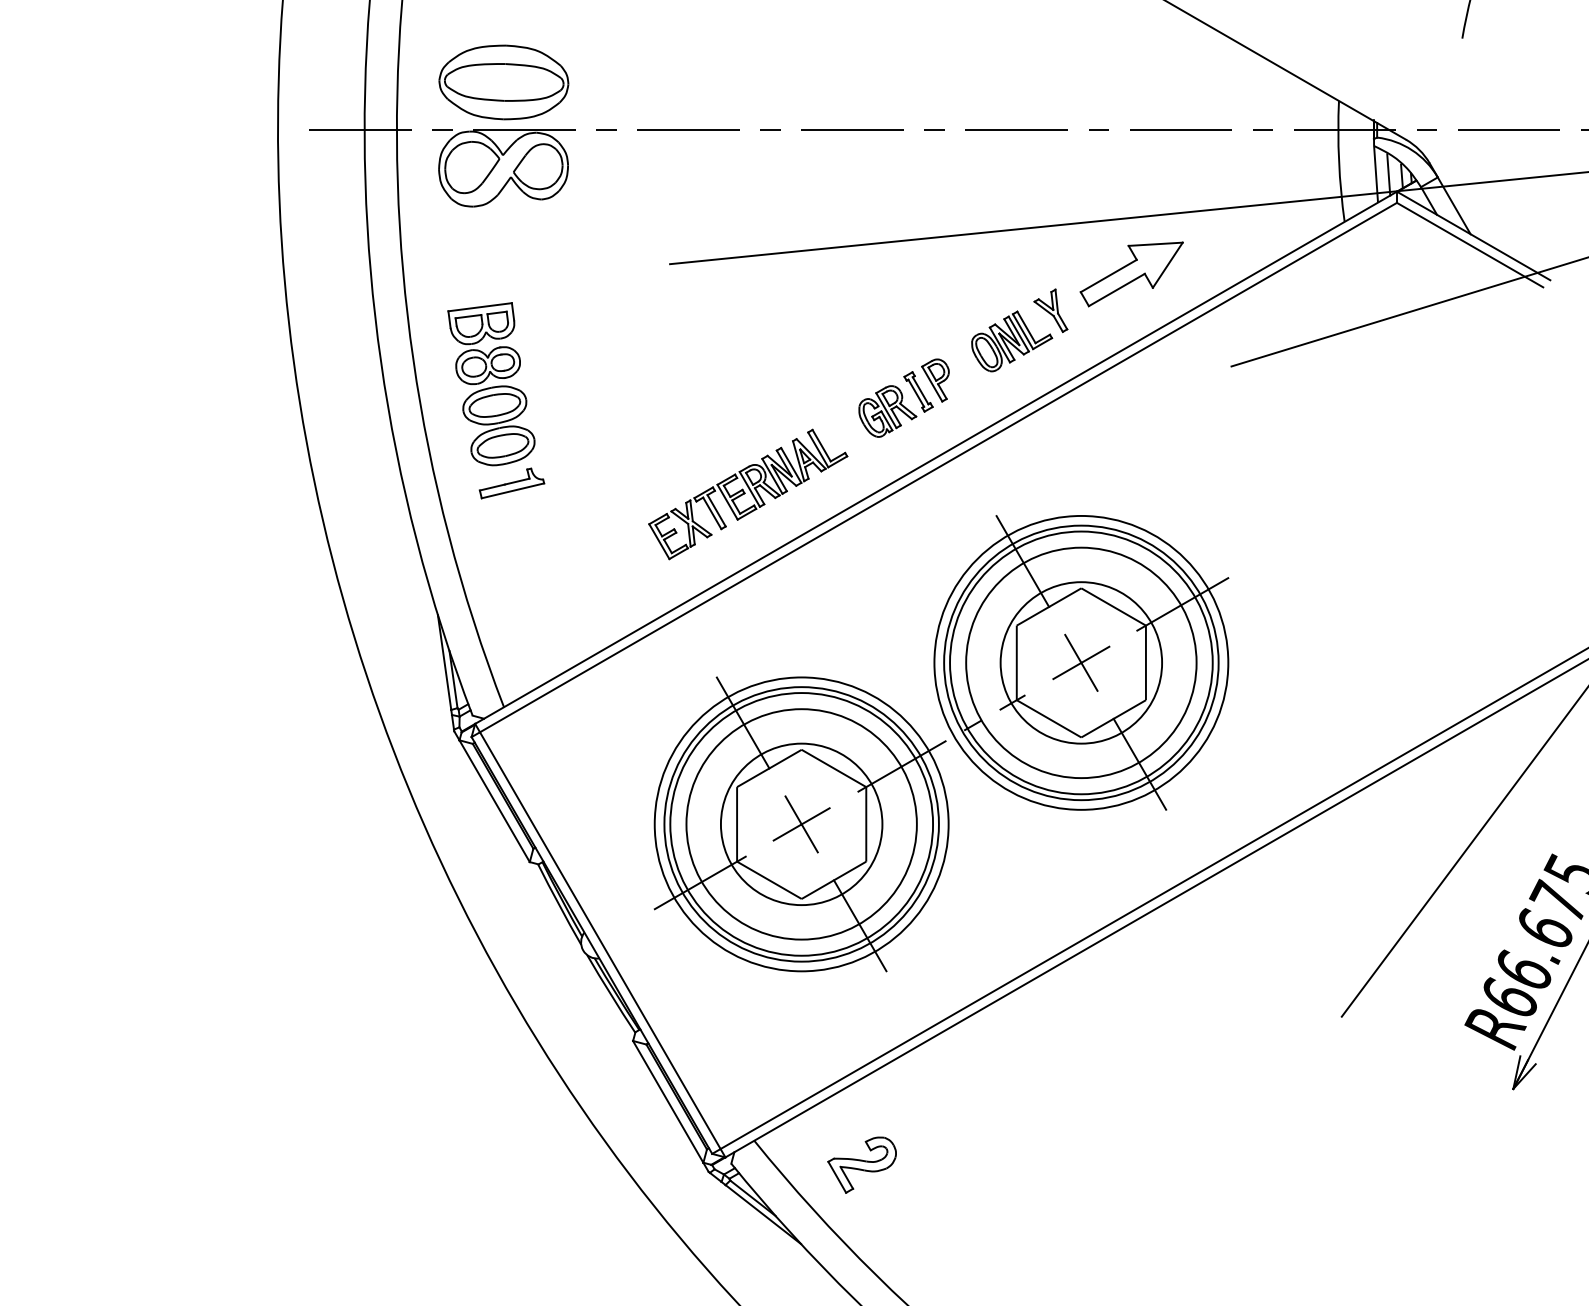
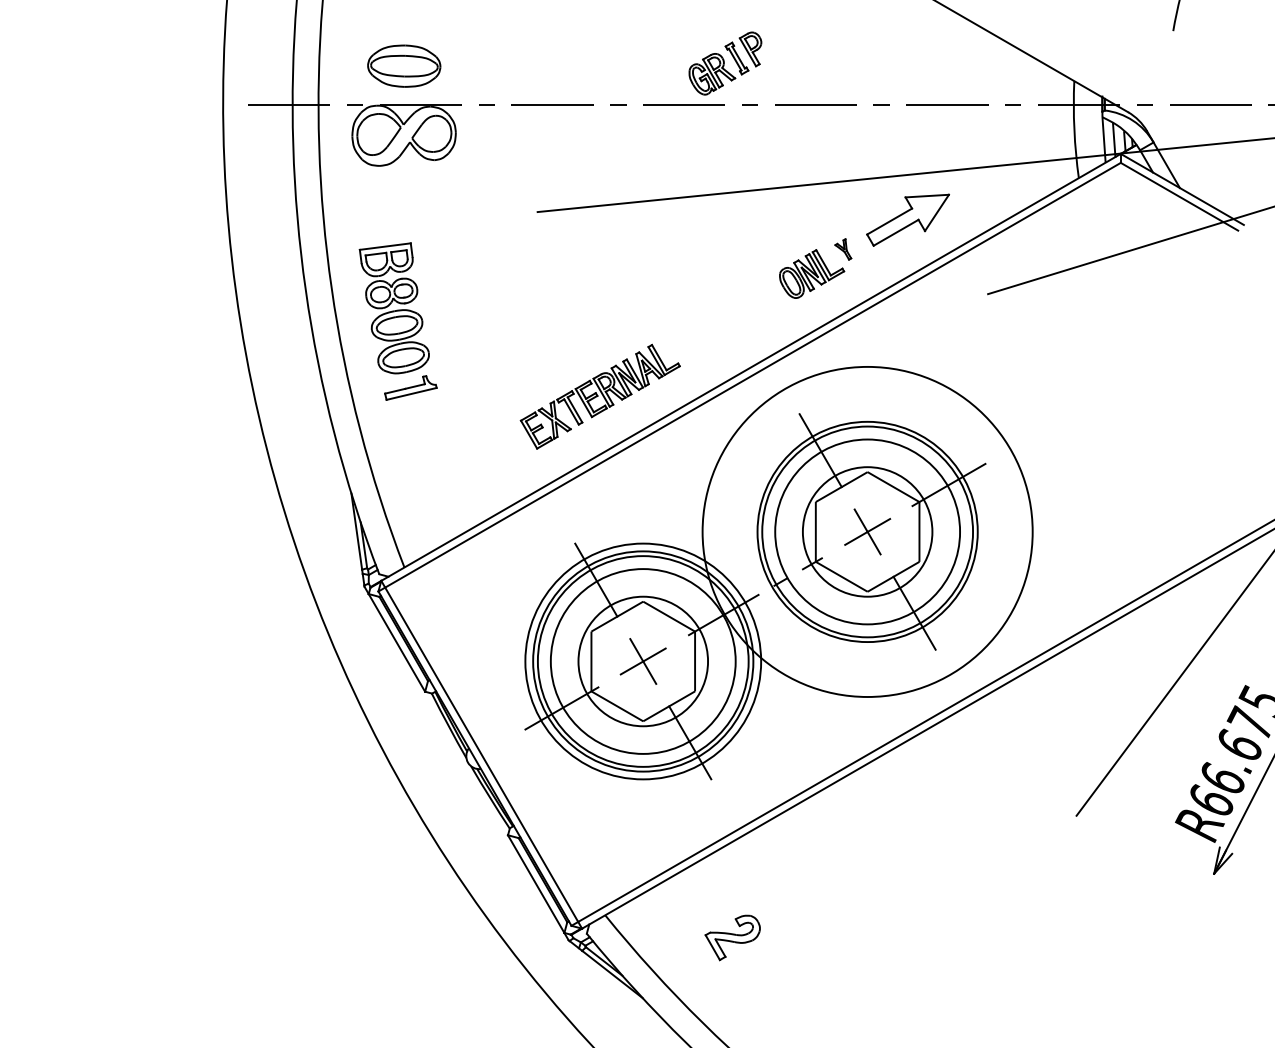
part: (502, 81) -> (403, 65), size x0.7
part: (1051, 310) -> (843, 249), size x0.6
part: (904, 398) -> (725, 63), moved
circle: (1081, 662) -> (867, 531), size x1.4
part: (861, 1164) -> (732, 937), moved

